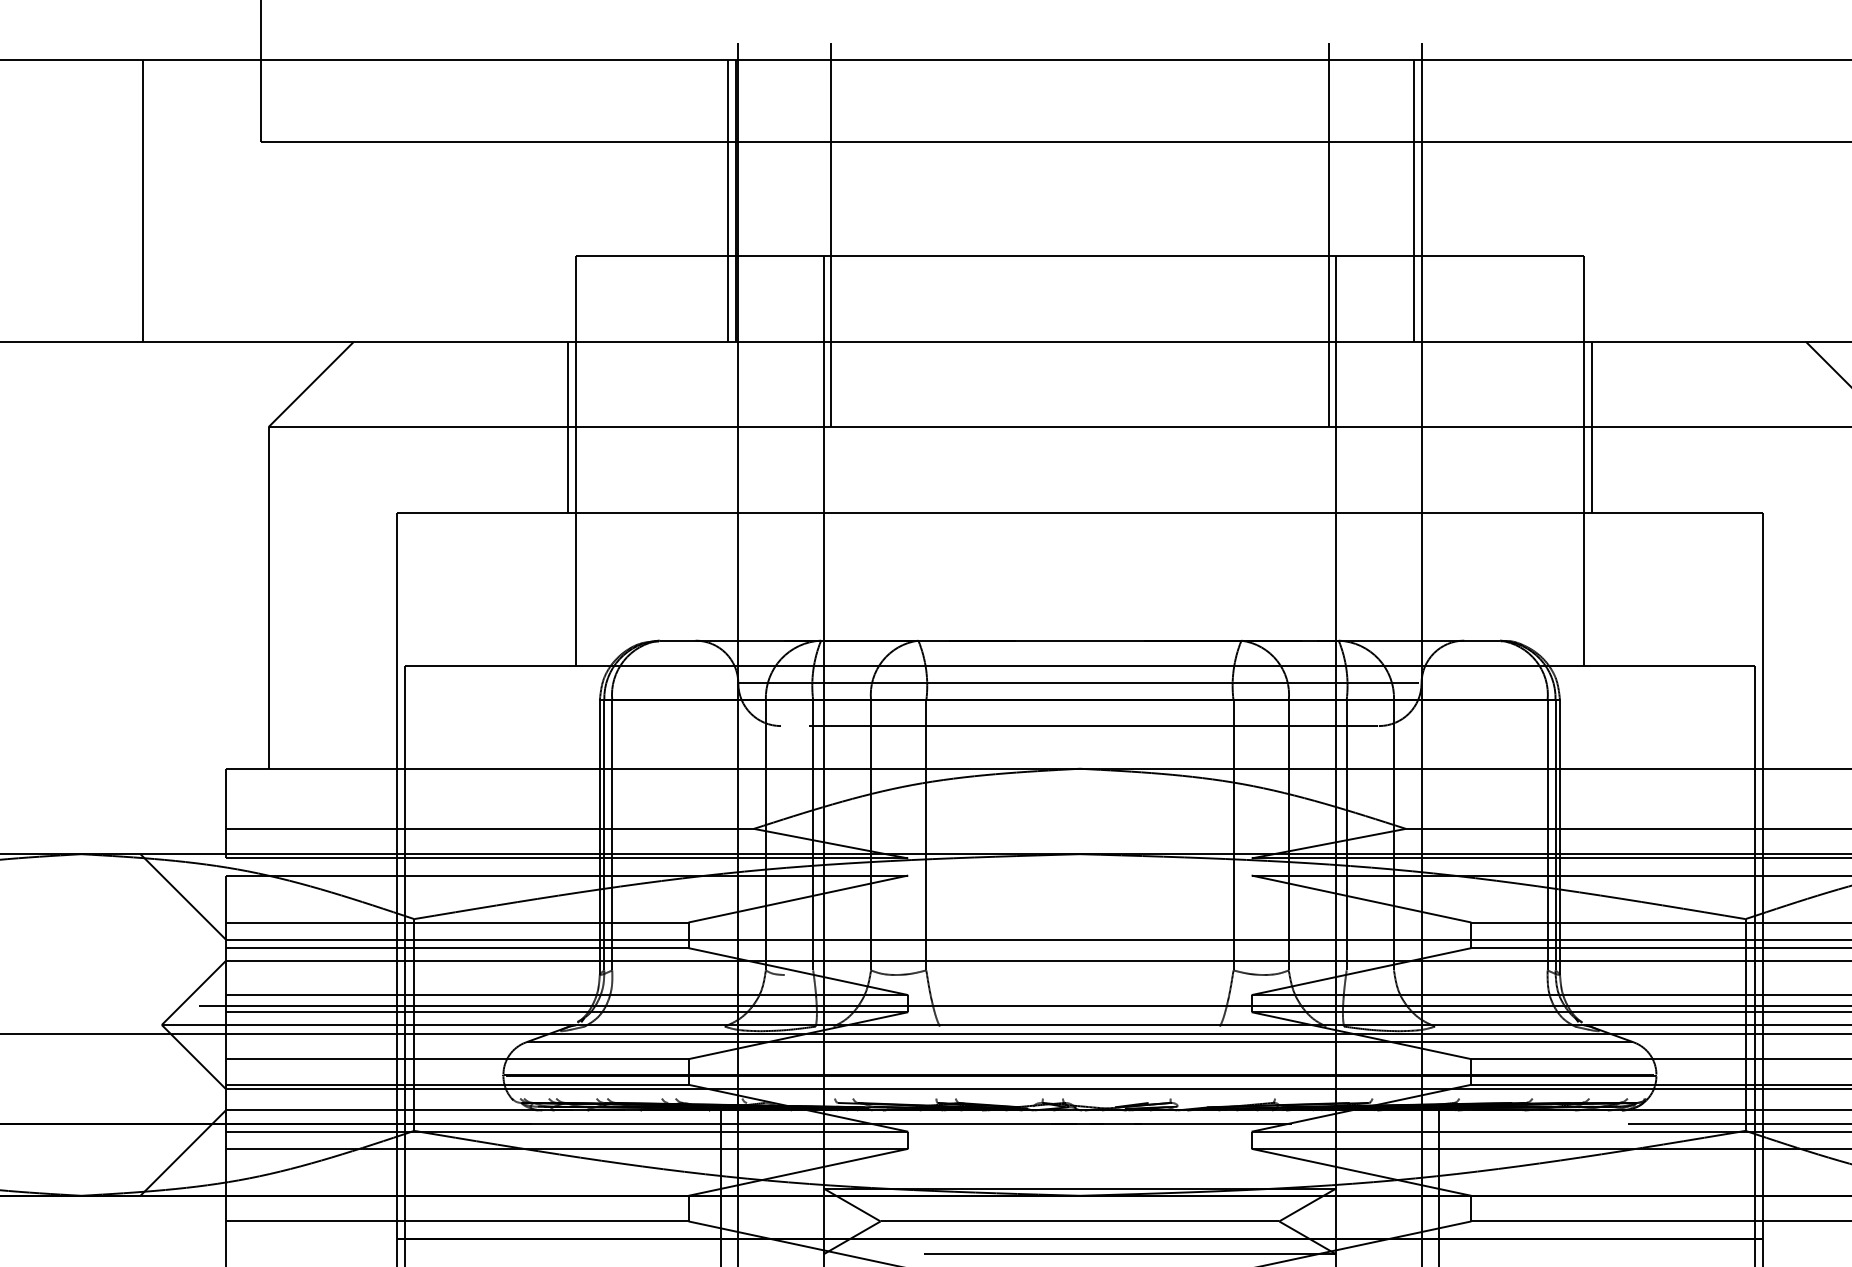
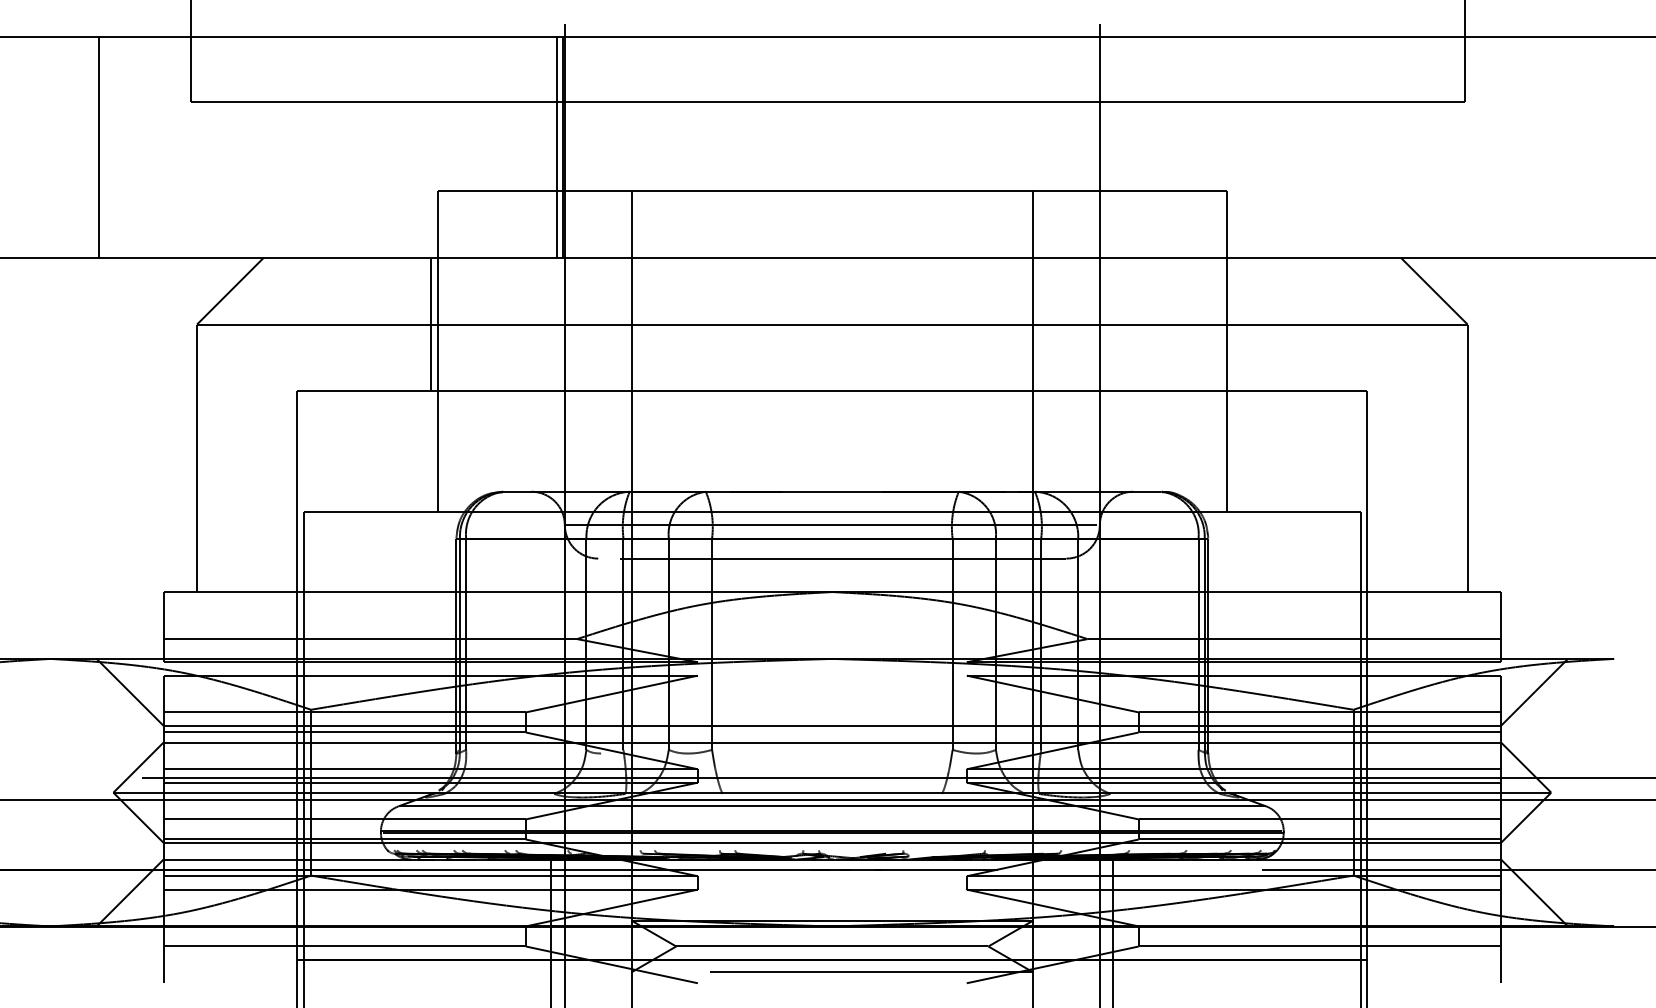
line: (1413, 199) -> (1093, 146), removed
line: (831, 234) -> (637, 173), removed
line: (1329, 234) -> (1027, 173), removed
line: (1592, 427) -> (1233, 324), removed

